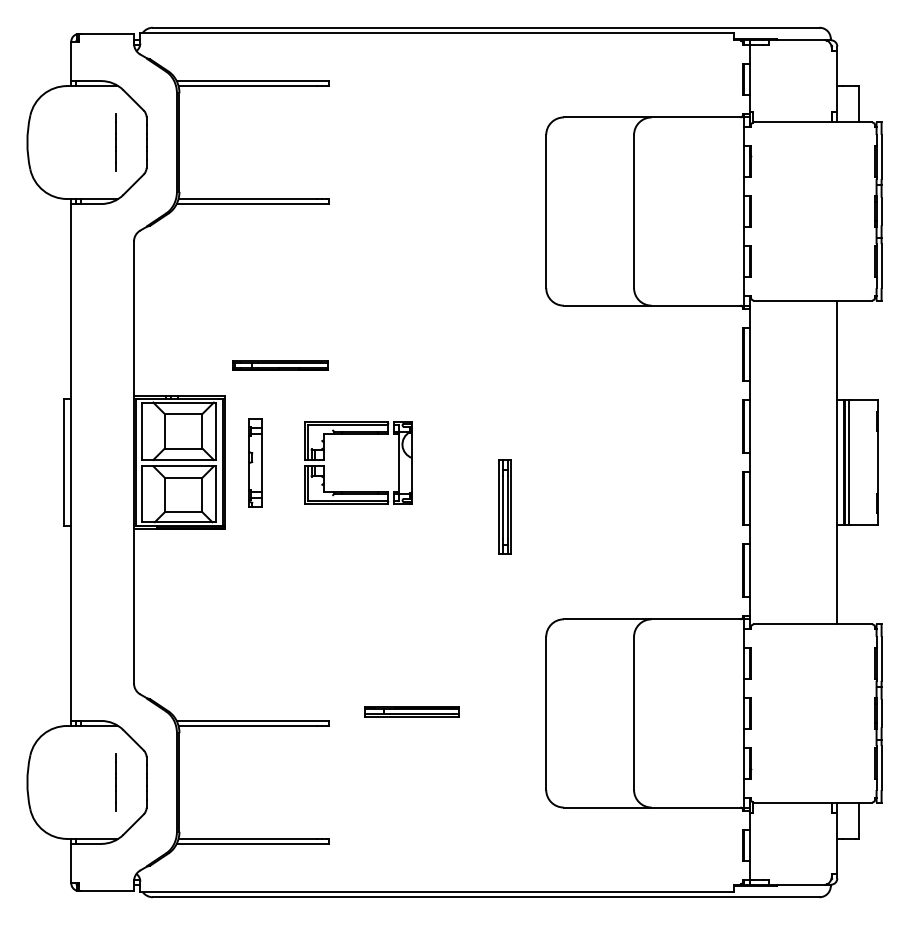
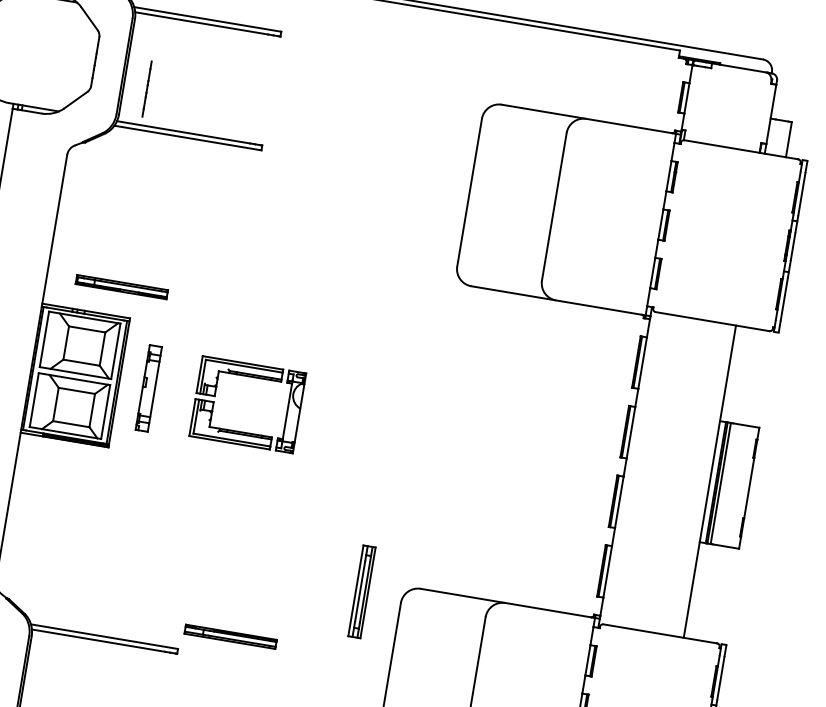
line: (115, 142) -> (146, 88), moved
part: (280, 365) -> (121, 287), moved
part: (504, 506) -> (361, 590), moved
part: (411, 711) -> (230, 636), moved

